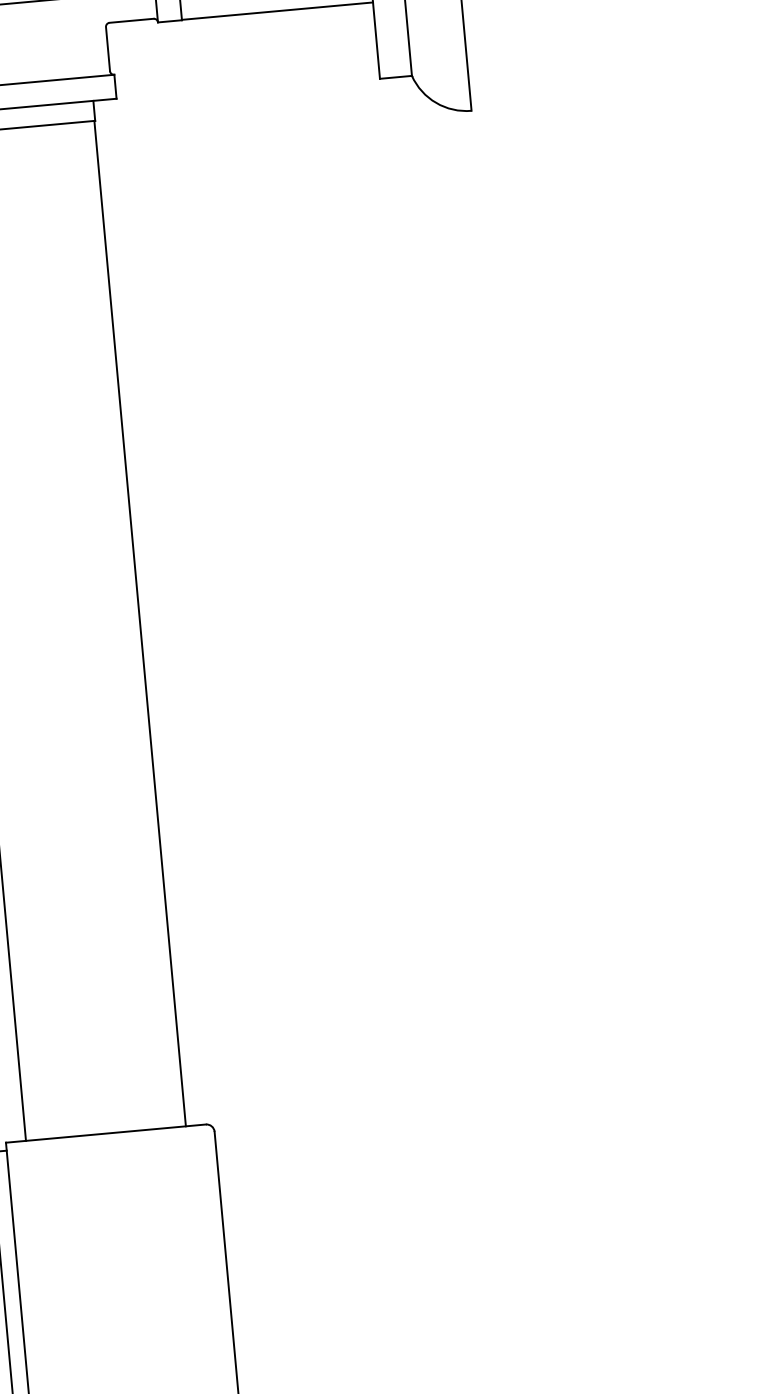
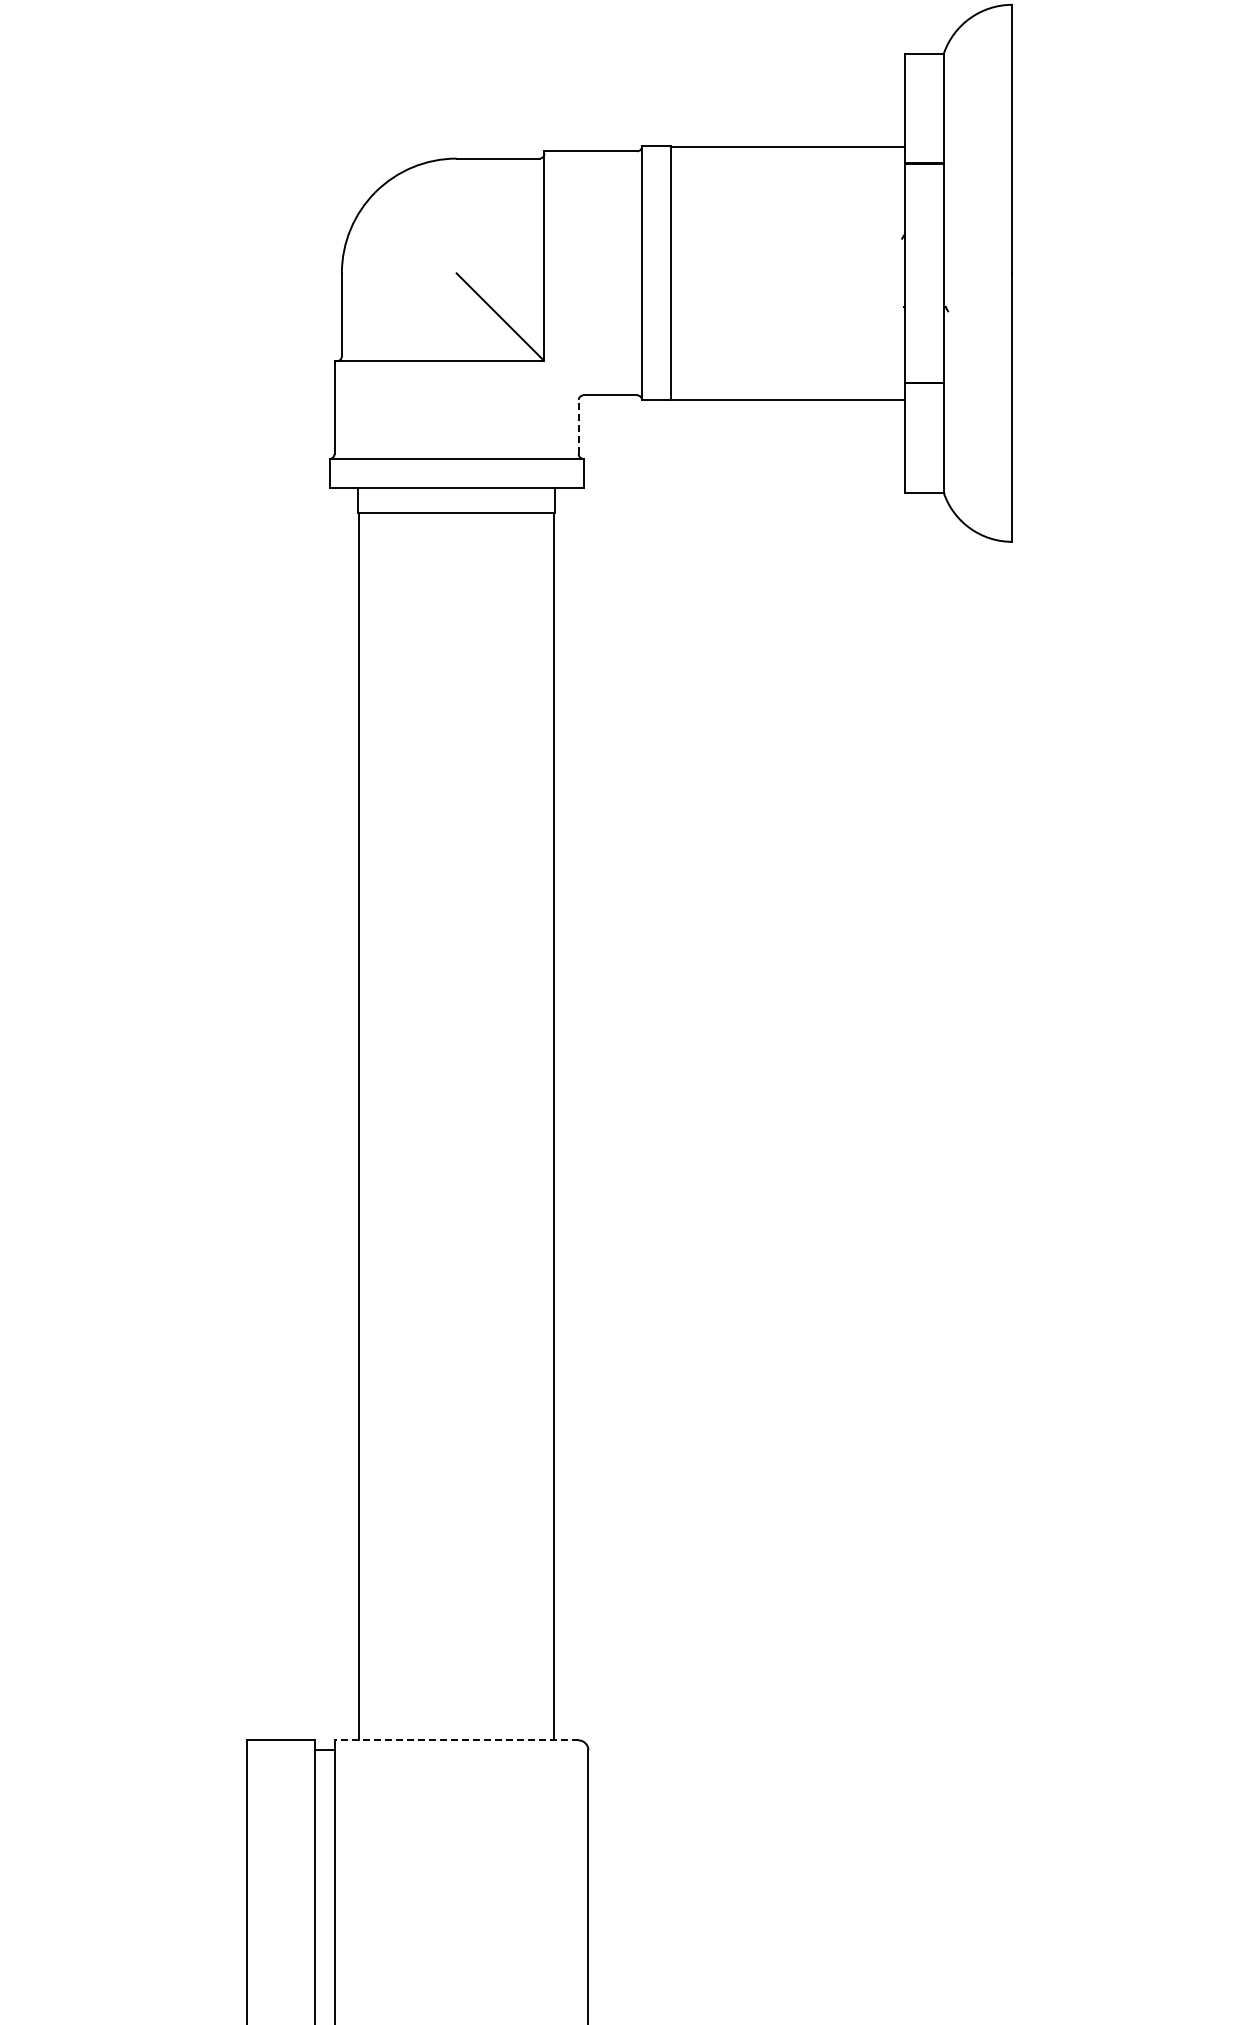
line: (107, 49) -> (578, 427), solid -> dashed
line: (105, 1133) -> (456, 1740), solid -> dashed

